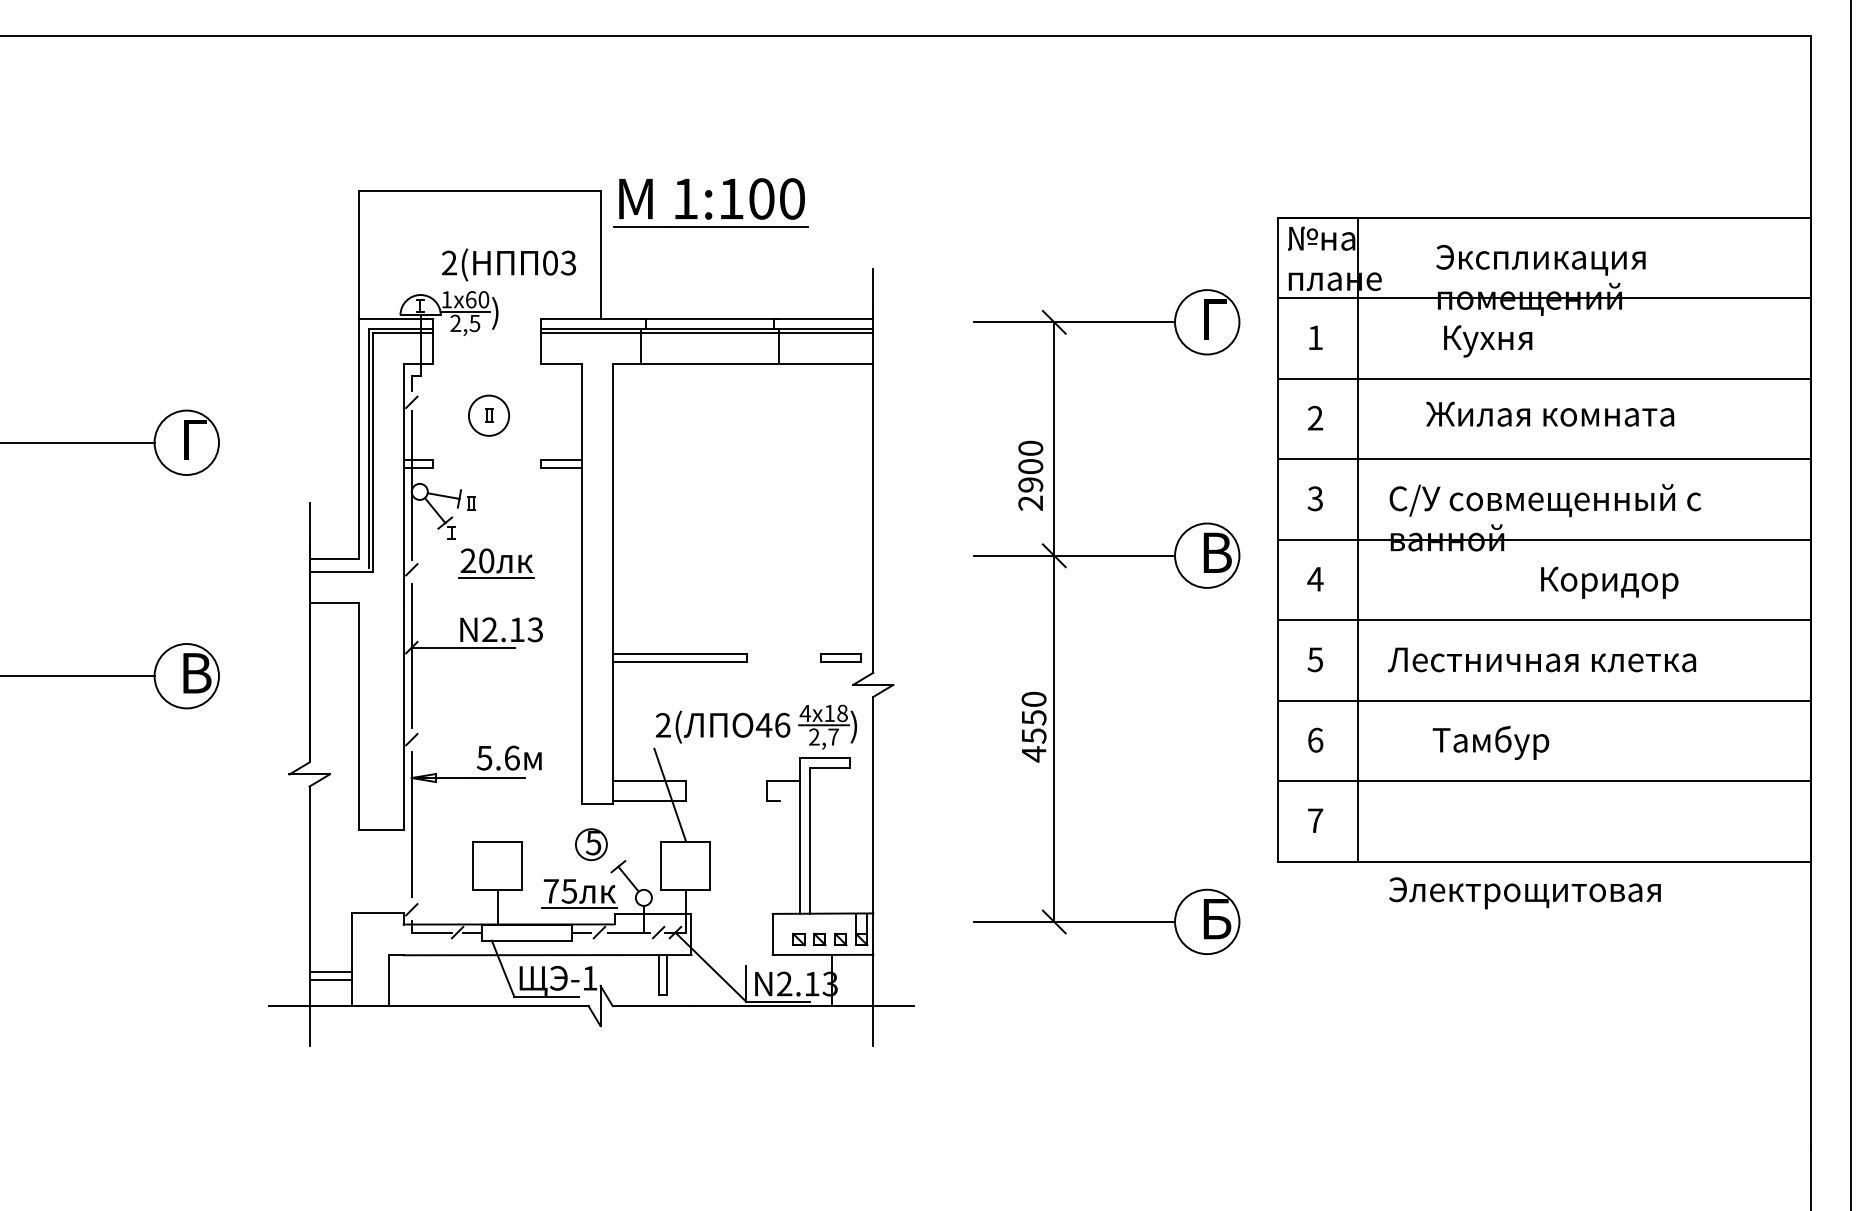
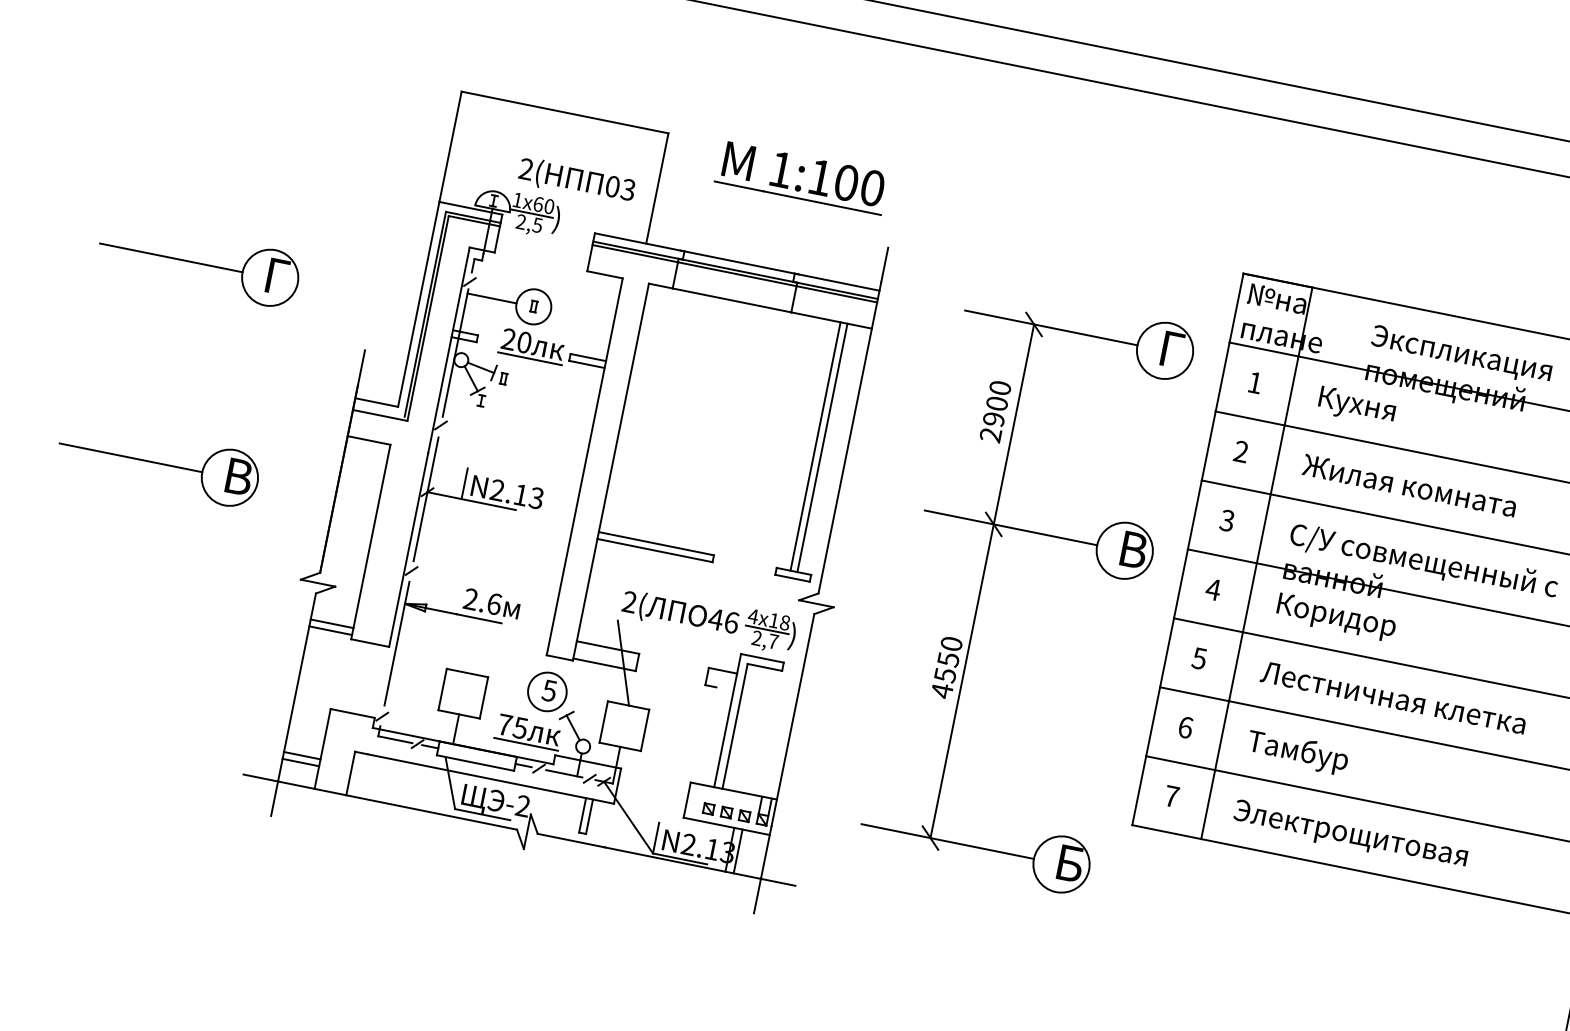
part: (710, 202) -> (801, 177), moved
text: (1488, 341) -> (1357, 406), moved
text: (1550, 413) -> (1410, 485), moved
line: (439, 415) -> (491, 298), added
text: (1030, 475) -> (995, 411), moved
line: (836, 508) -> (815, 446), added
line: (844, 508) -> (822, 447), added
part: (496, 563) -> (532, 346), moved
text: (1609, 582) -> (1336, 617), moved
line: (451, 629) -> (464, 483), added
text: (1490, 742) -> (1297, 752), moved
text: (484, 757) -> (470, 598), 5.6 -> 2.6
line: (334, 816) -> (332, 623), added
line: (334, 824) -> (330, 630), added
circle: (591, 844) -> (547, 691), size x1.43
text: (1524, 893) -> (1350, 835), moved
text: (589, 977) -> (522, 805), -1 -> -2
line: (841, 980) -> (738, 851), added

